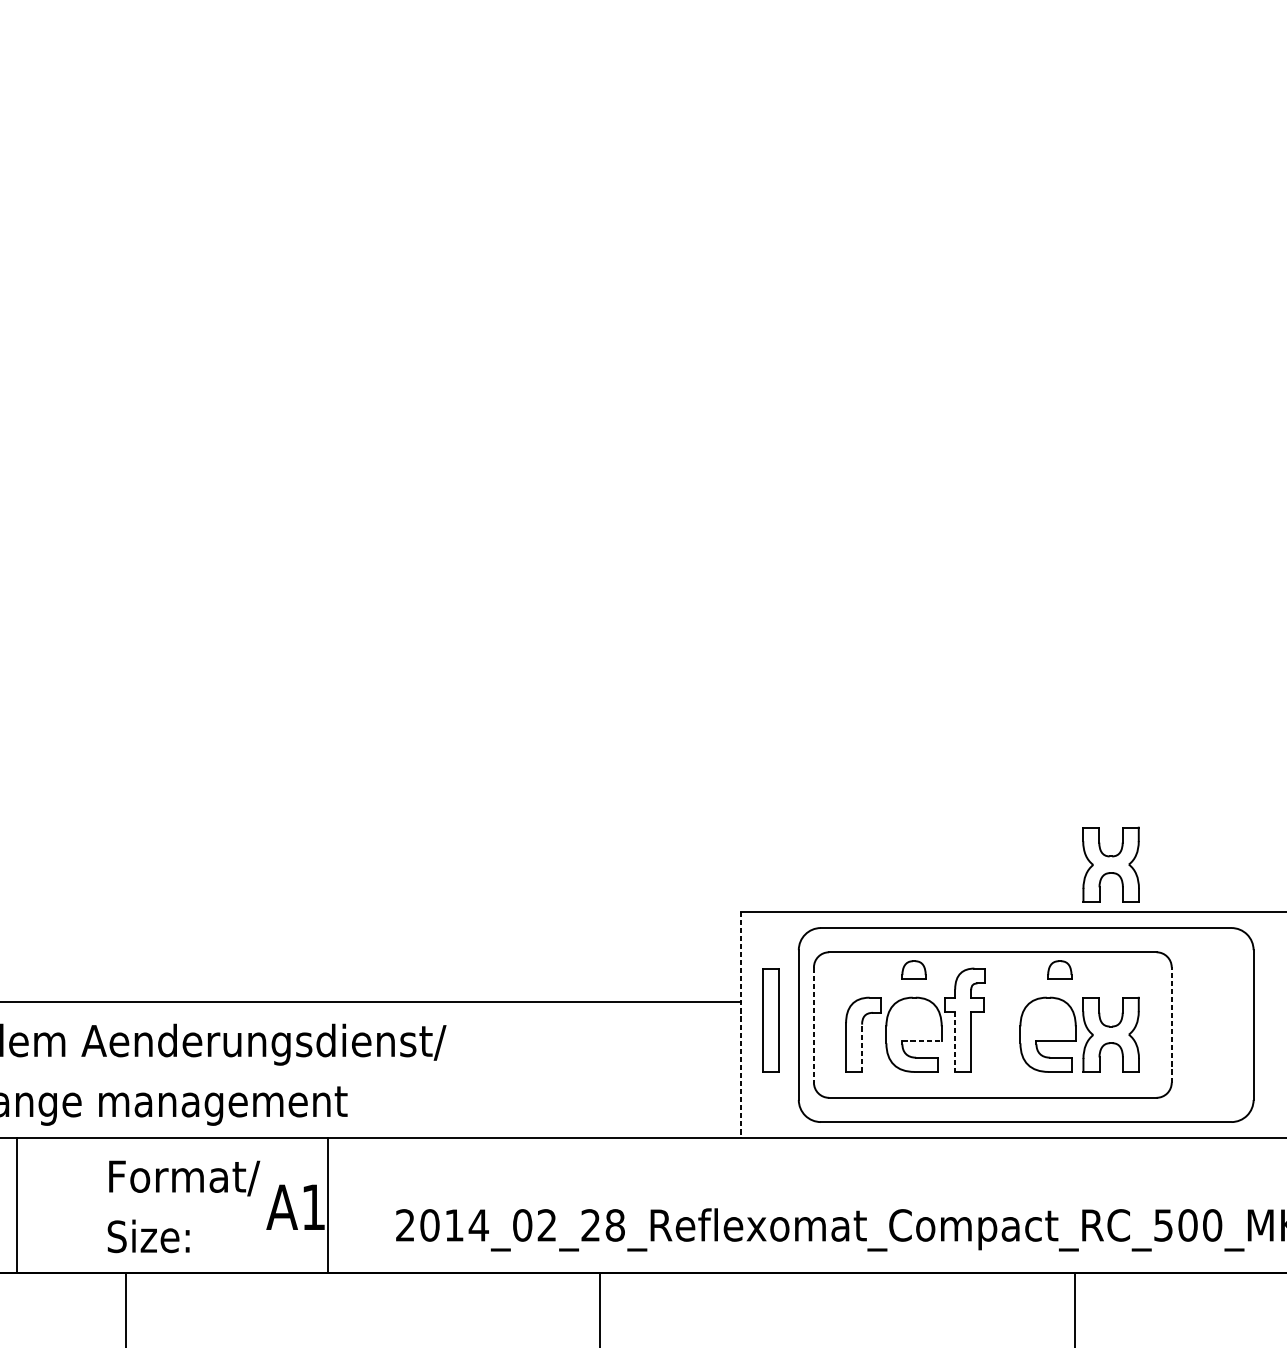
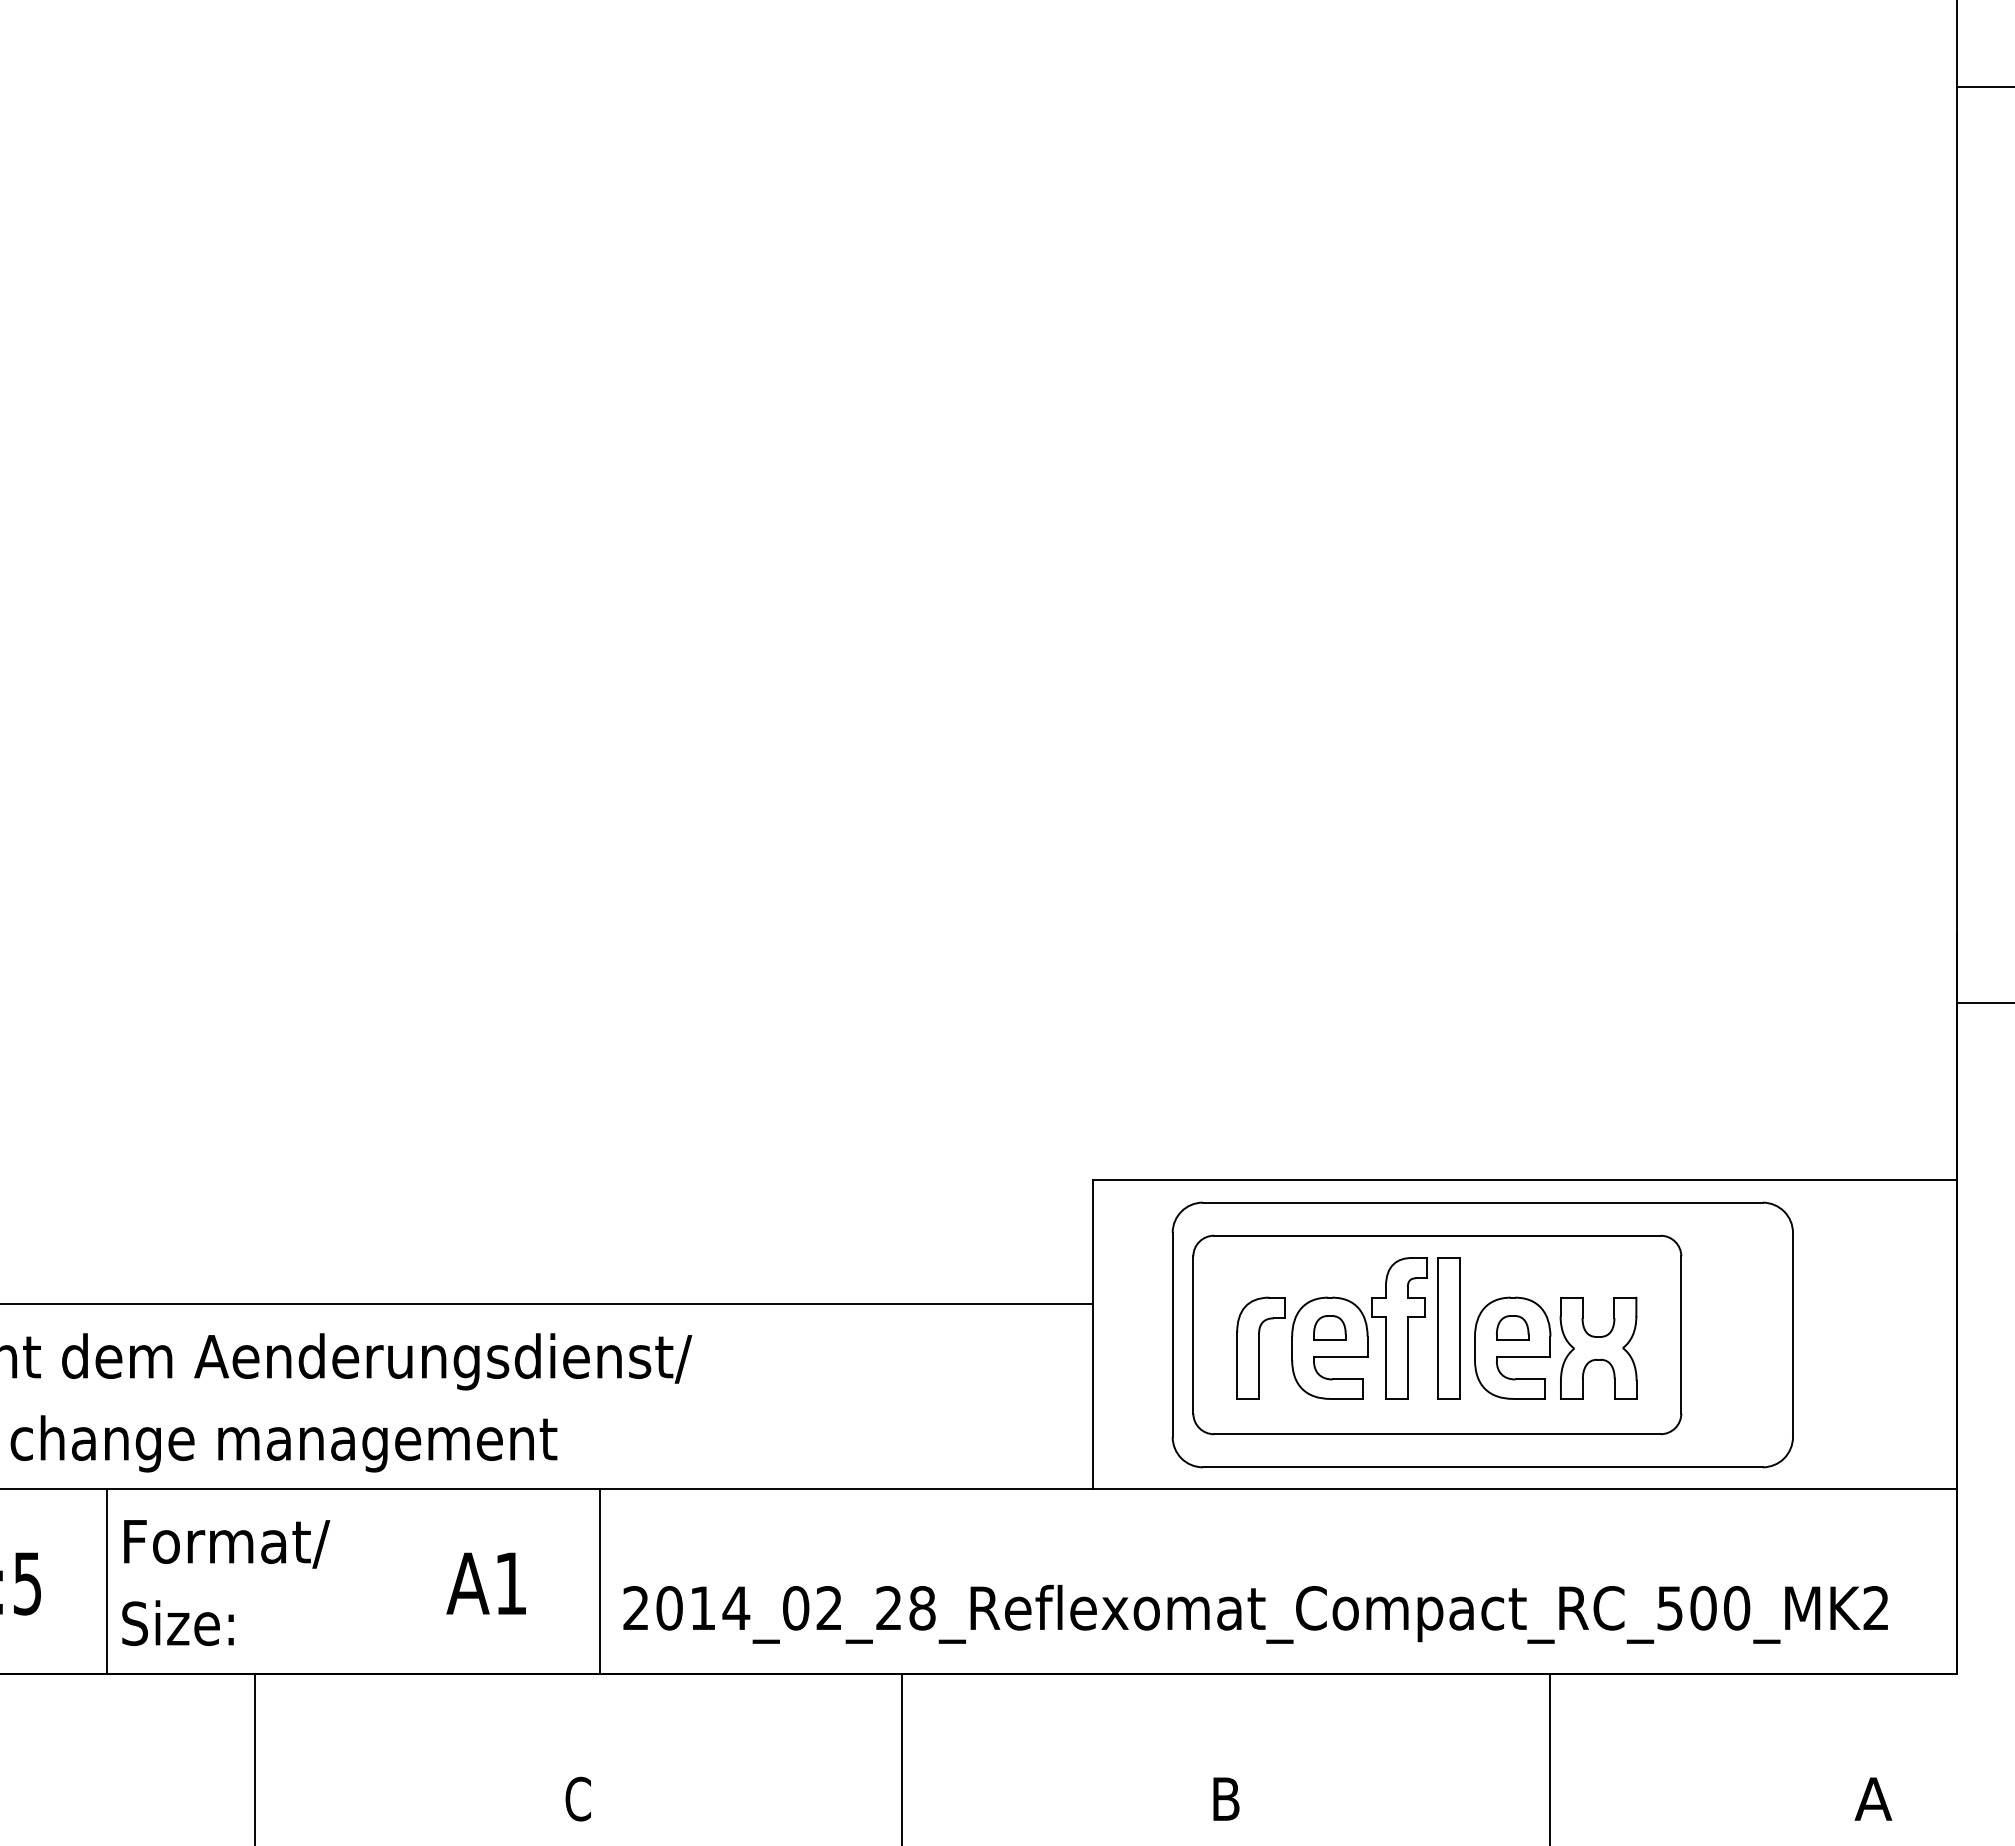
part: (1111, 864) -> (1598, 1115), removed
part: (913, 969) -> (1329, 1327), moved
part: (1059, 969) -> (1512, 1327), moved
part: (770, 1020) -> (1448, 1328), moved
line: (740, 1024) -> (1093, 1334), dashed -> solid
line: (814, 1024) -> (1193, 1334), dashed -> solid
line: (1171, 1024) -> (1681, 1334), dashed -> solid
line: (921, 1040) -> (1340, 1356), dashed -> solid
line: (954, 1041) -> (1385, 1357), dashed -> solid
line: (862, 1048) -> (1259, 1366), dashed -> solid
line: (327, 1205) -> (599, 1580), moved
text: (184, 1207) -> (226, 1583), moved

